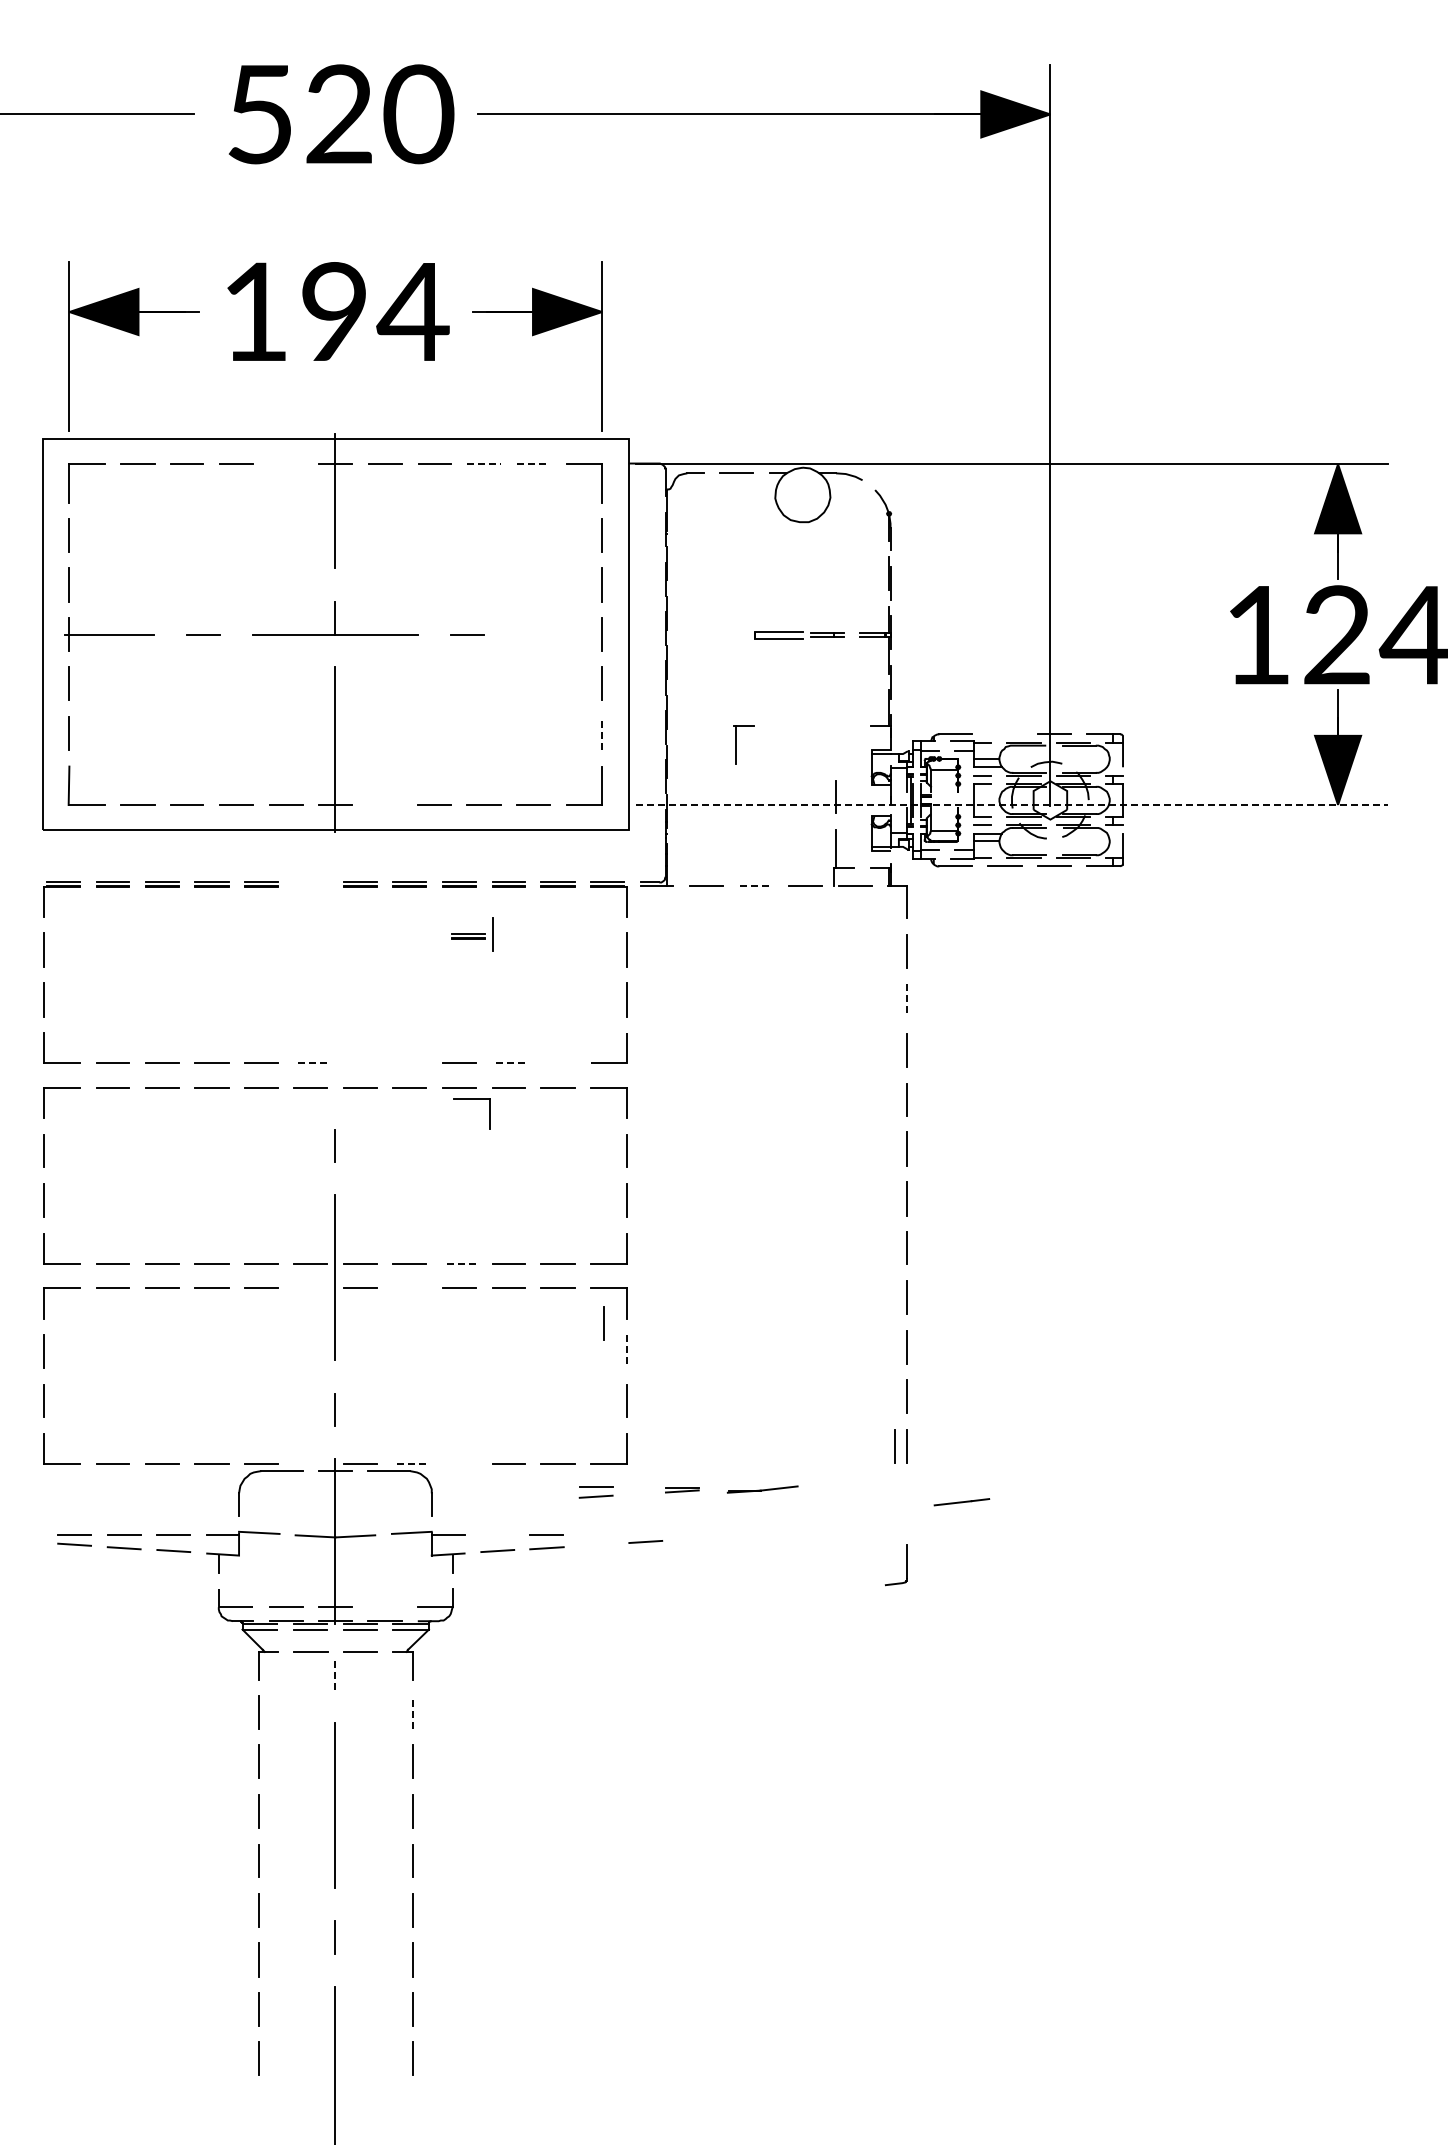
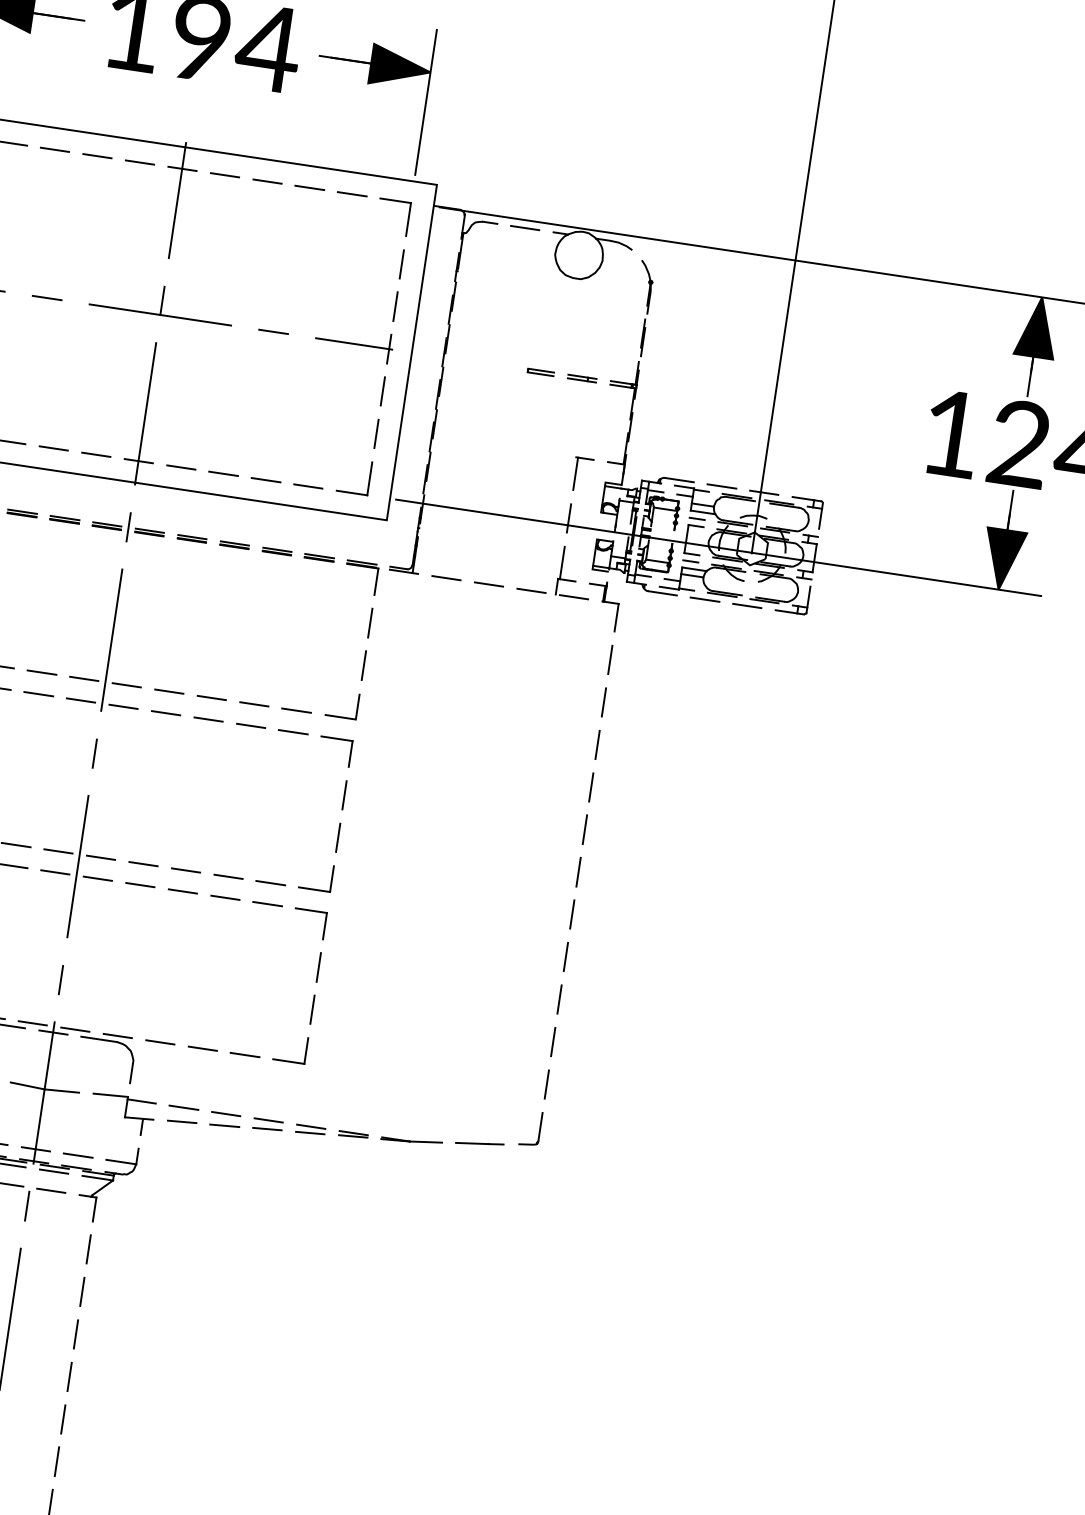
line: (285, 464) -> (139, 162), added
line: (484, 464) -> (310, 188), dashed -> solid
line: (533, 464) -> (352, 194), dashed -> solid
line: (560, 634) -> (353, 343), added
part: (778, 634) -> (540, 371), size x0.62
line: (602, 732) -> (376, 433), dashed -> solid
line: (1004, 734) -> (721, 486), added
part: (736, 744) -> (576, 473), moved
line: (384, 804) -> (180, 467), added
line: (1011, 804) -> (718, 547), dashed -> solid
line: (756, 885) -> (489, 584), dashed -> solid
part: (472, 934) -> (110, 524), moved
line: (907, 1001) -> (604, 703), dashed -> solid
line: (335, 1013) -> (111, 640), added
line: (310, 1062) -> (84, 678), dashed -> solid
line: (359, 1062) -> (126, 685), added
line: (409, 1062) -> (169, 691), added
line: (508, 1062) -> (253, 704), dashed -> solid
line: (557, 1062) -> (296, 710), added
part: (471, 1099) -> (217, 731), removed
line: (458, 1263) -> (185, 870), dashed -> solid
line: (310, 1288) -> (55, 872), added
line: (409, 1288) -> (140, 885), added
line: (603, 1323) -> (302, 940), removed
line: (627, 1351) -> (319, 967), dashed -> solid
line: (894, 1446) -> (535, 1083), removed
line: (310, 1464) -> (32, 1023), added
line: (409, 1464) -> (117, 1036), dashed -> solid
line: (458, 1464) -> (159, 1042), added
part: (762, 1489) -> (411, 1140), moved
part: (682, 1490) -> (353, 1135), moved
part: (595, 1492) -> (267, 1125), moved
line: (961, 1502) -> (479, 1143), moved
line: (497, 1534) -> (184, 1107), added
line: (645, 1534) -> (310, 1126), added
part: (906, 1565) -> (539, 1130), moved
line: (384, 1607) -> (77, 1155), added
line: (335, 1673) -> (27, 1206), dashed -> solid
line: (412, 1711) -> (88, 1248), dashed -> solid

